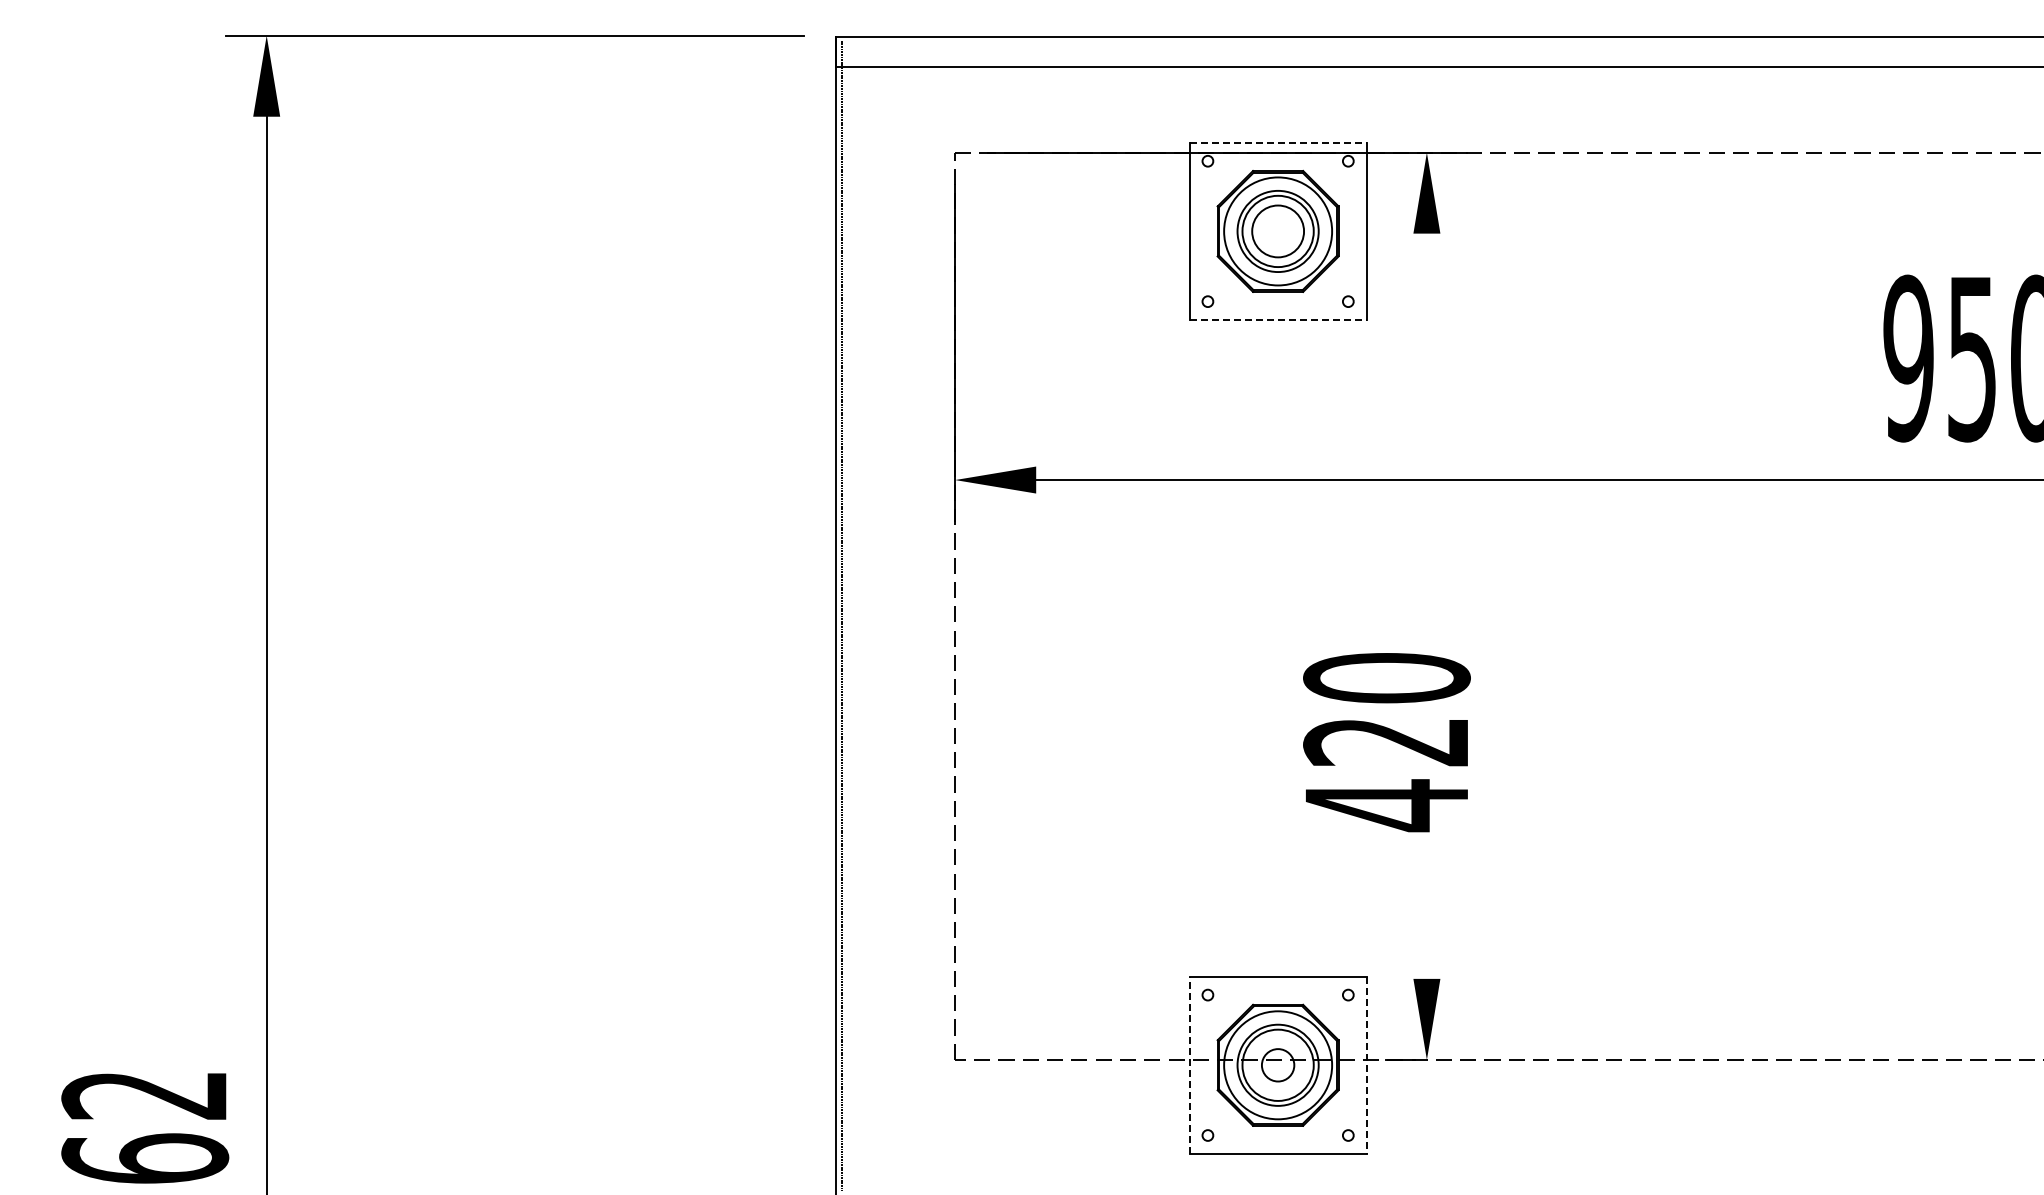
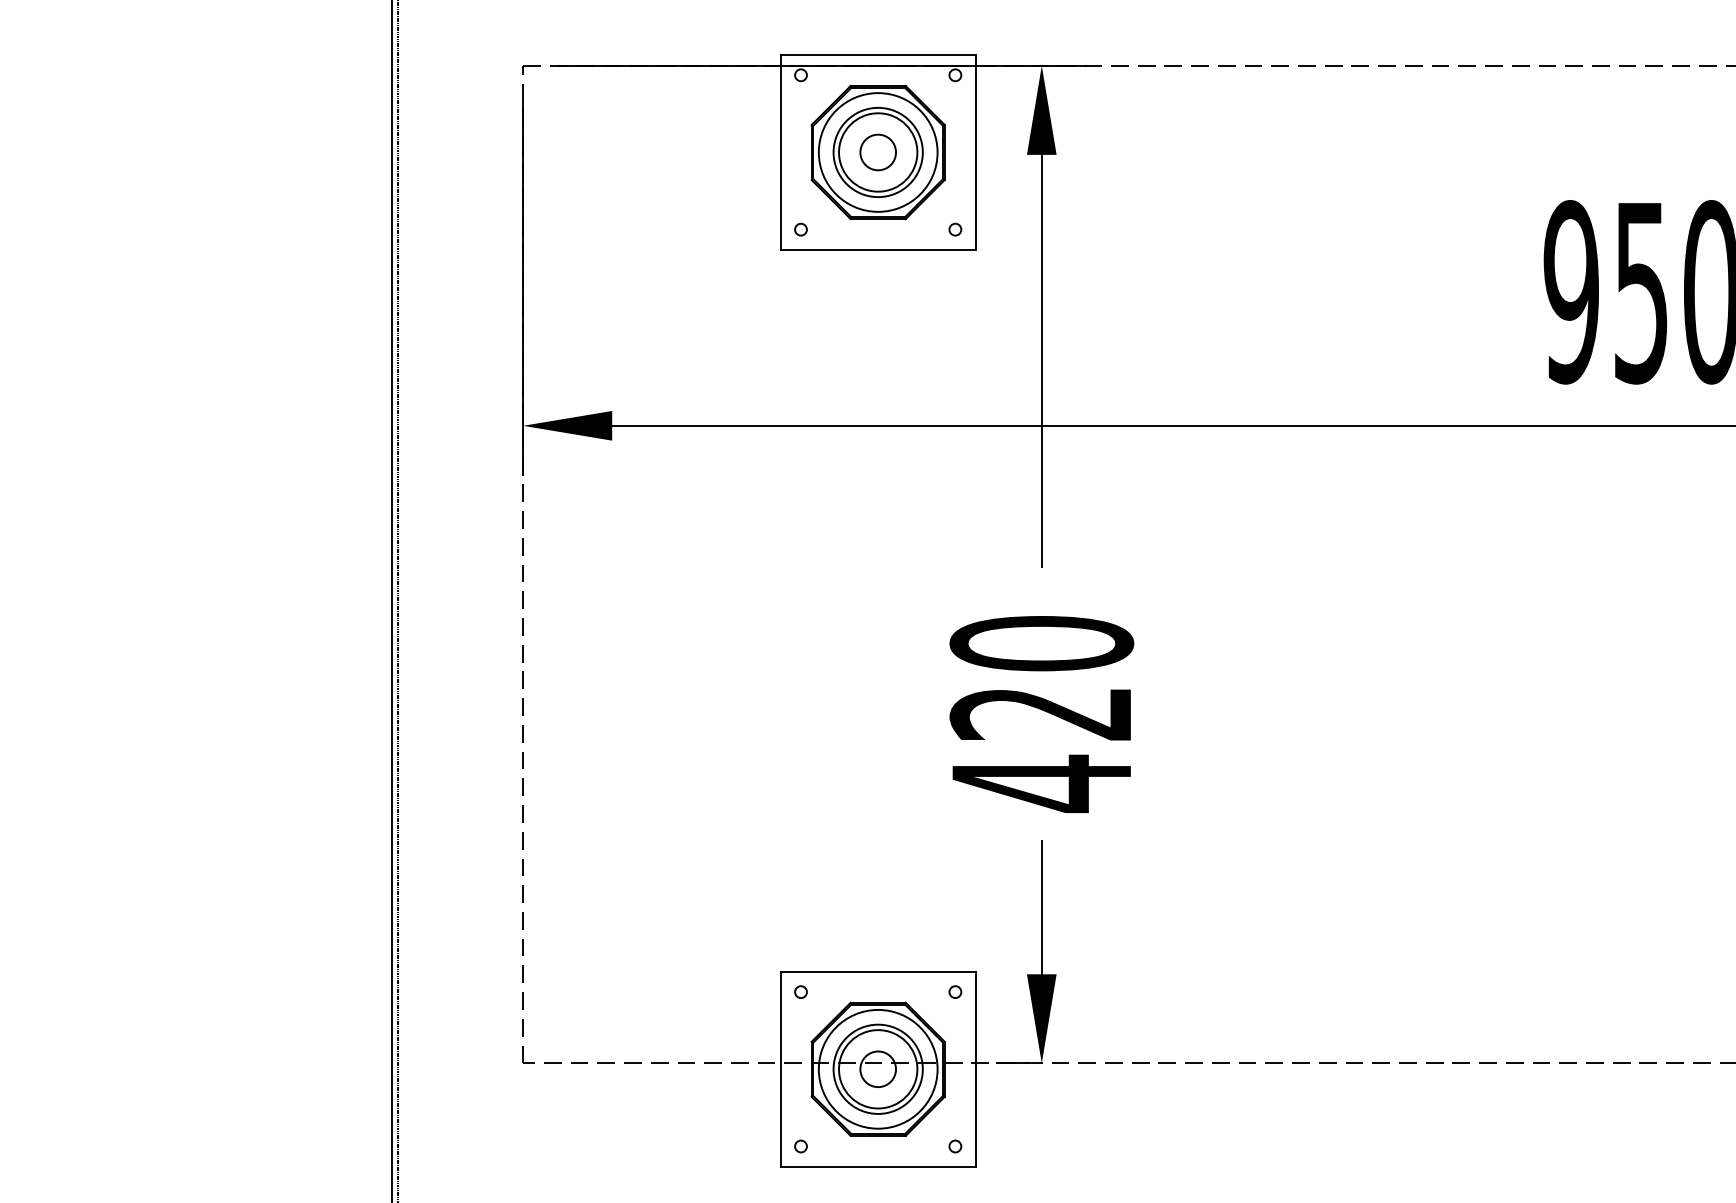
line: (1278, 142) -> (878, 54), dashed -> solid
circle: (1277, 231) -> (877, 152), size x0.62
line: (1278, 320) -> (878, 250), dashed -> solid
line: (1426, 420) -> (1041, 360), added
text: (1386, 742) -> (1041, 714), moved
line: (1426, 917) -> (1041, 906), added
line: (1189, 1065) -> (780, 1069), dashed -> solid
line: (1366, 1065) -> (975, 1069), dashed -> solid

